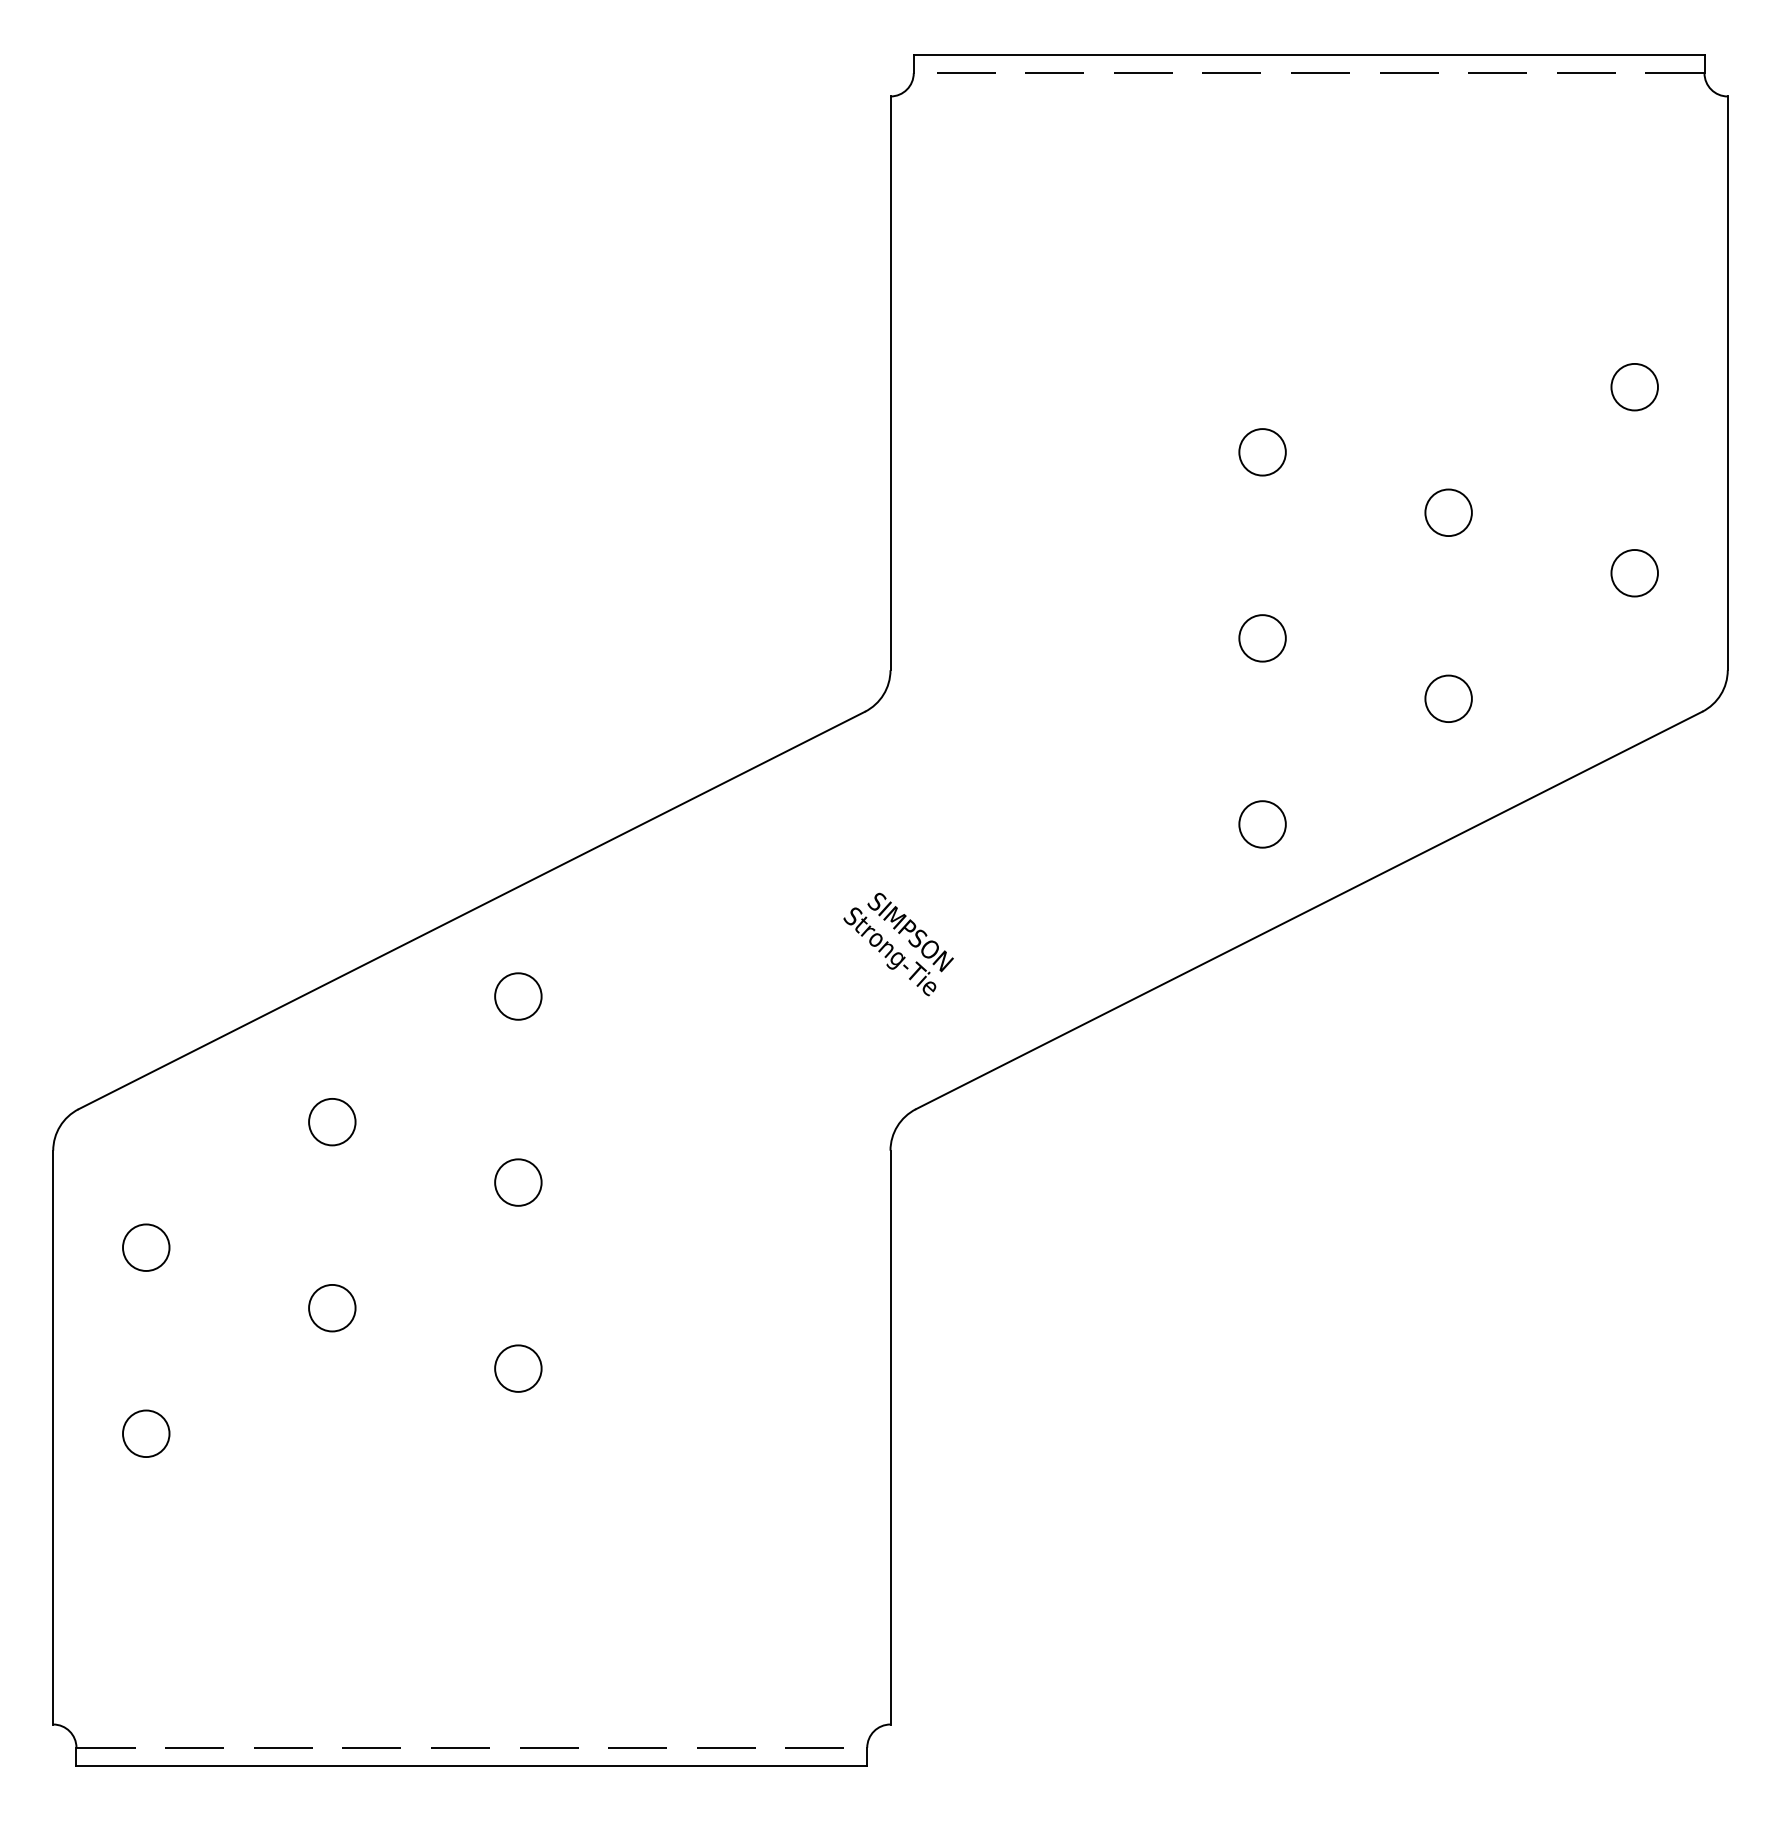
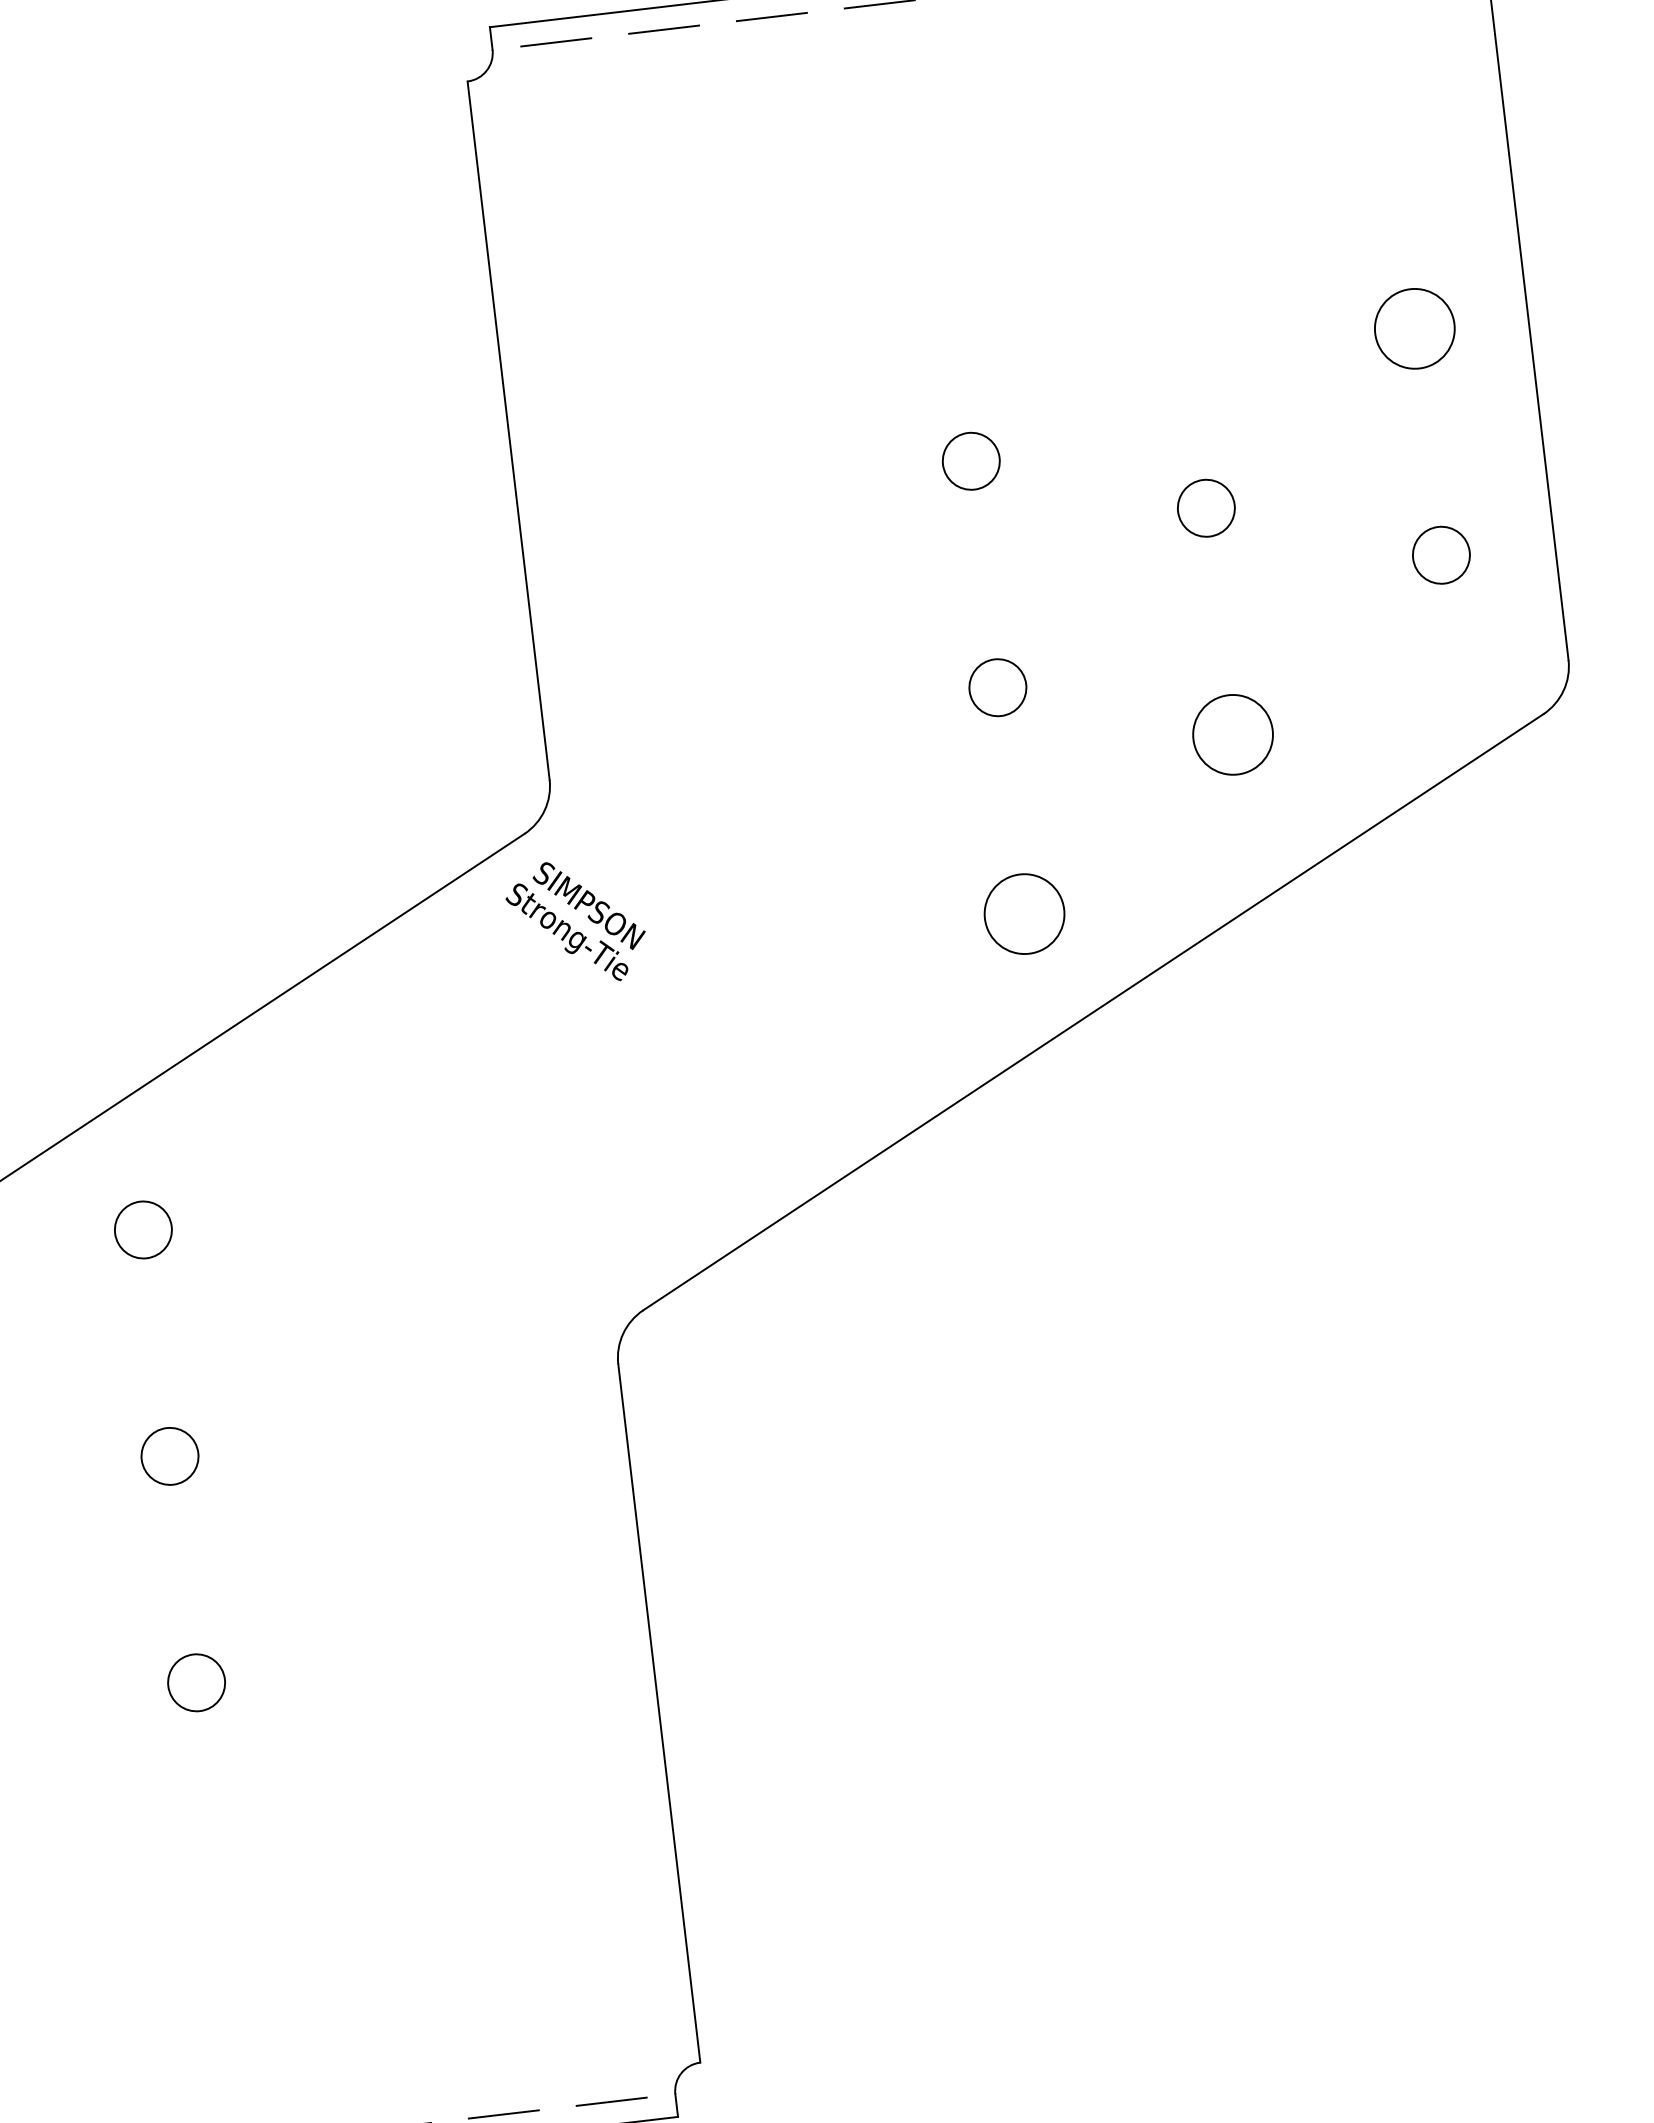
circle: (1634, 386) -> (1414, 328), size x1.4
circle: (1448, 698) -> (1232, 734), size x1.4
circle: (1262, 824) -> (1024, 914), size x1.4
text: (898, 944) -> (576, 922), moved

